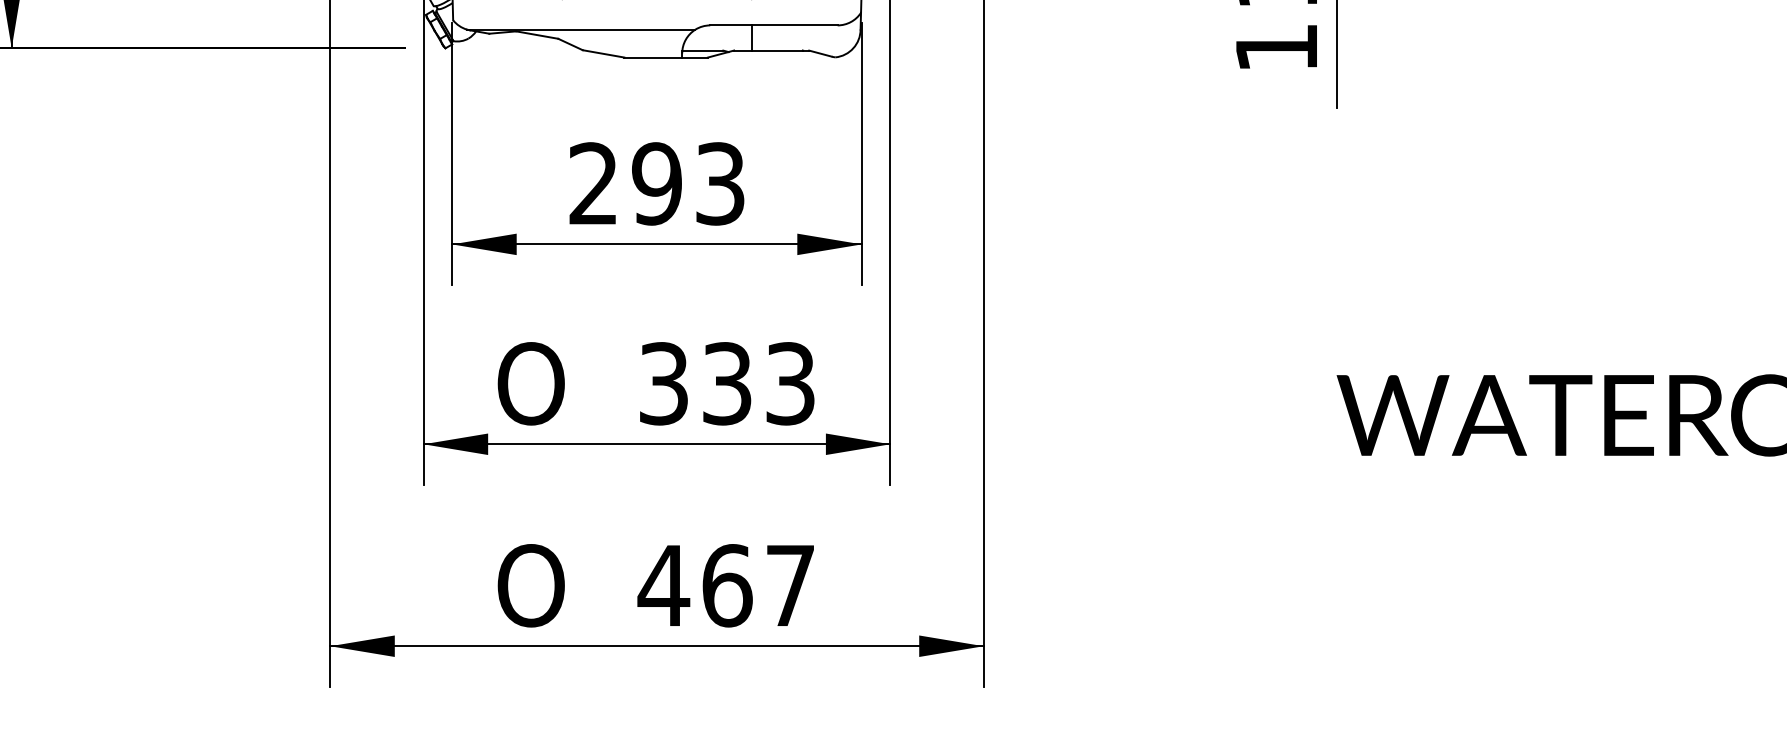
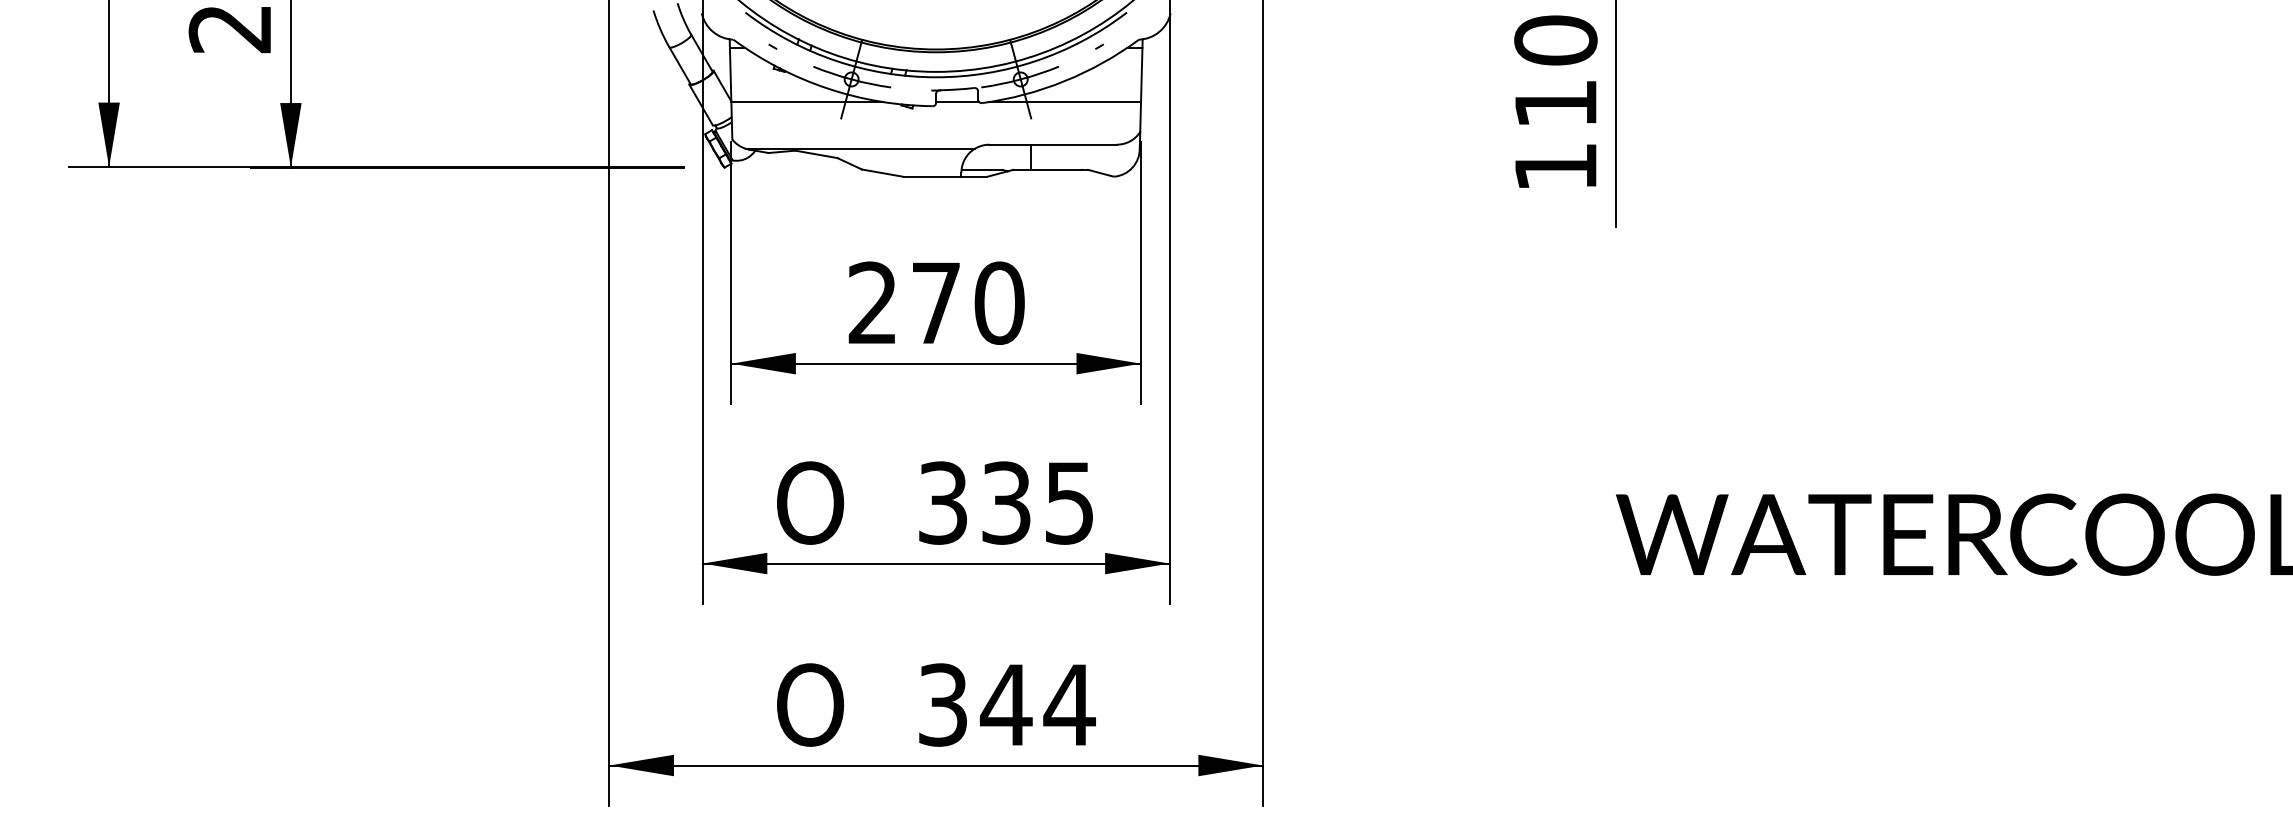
text: (688, 183) -> (967, 302), 293 -> 270
text: (790, 383) -> (1069, 502), 333 -> 335
text: (726, 585) -> (1005, 704), 467 -> 344

